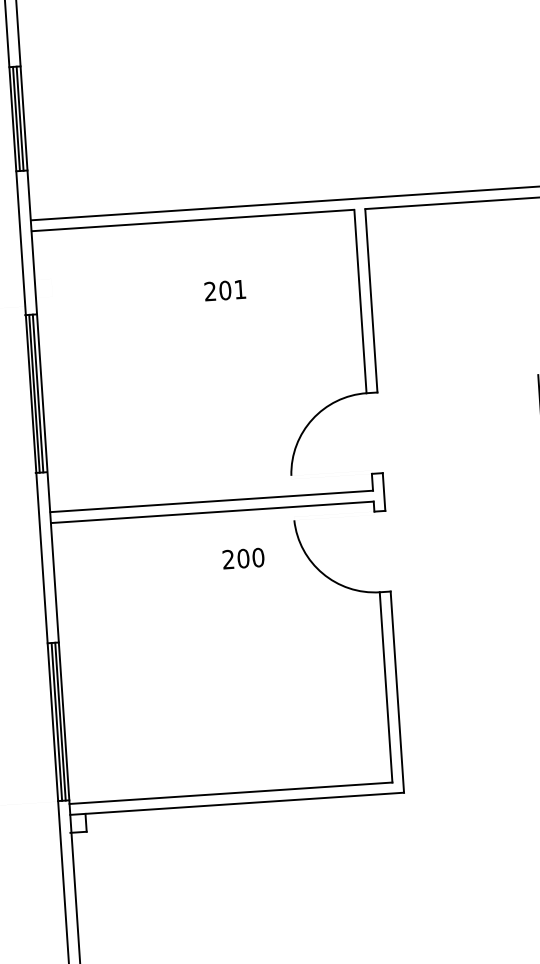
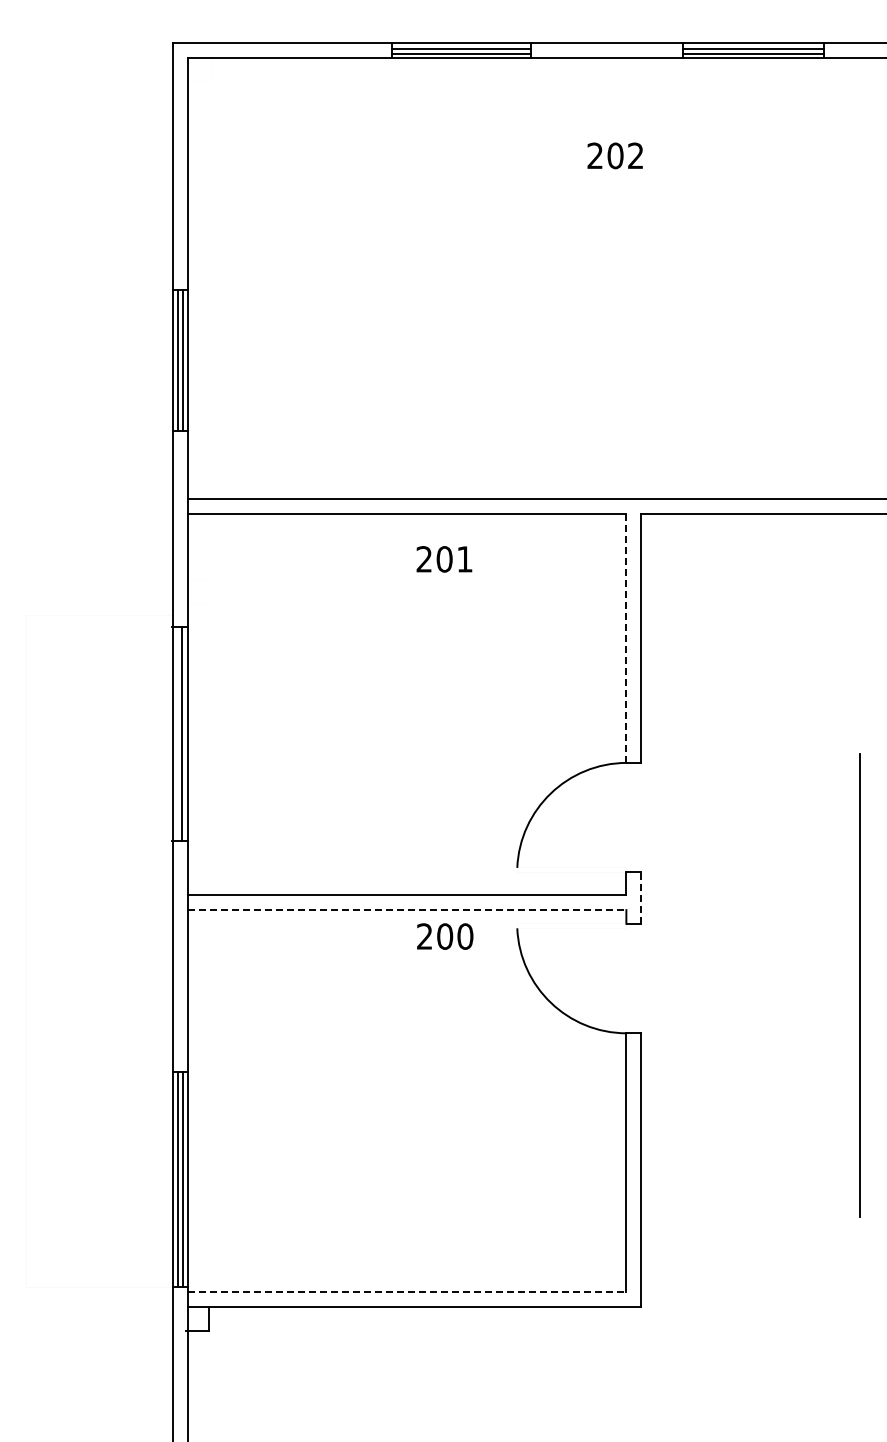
text: (225, 290) -> (444, 559), moved
line: (360, 300) -> (626, 637), solid -> dashed
line: (34, 393) -> (177, 733), removed
line: (384, 492) -> (641, 898), solid -> dashed
line: (212, 512) -> (407, 910), solid -> dashed
text: (243, 558) -> (445, 936), moved
line: (231, 793) -> (407, 1291), solid -> dashed

